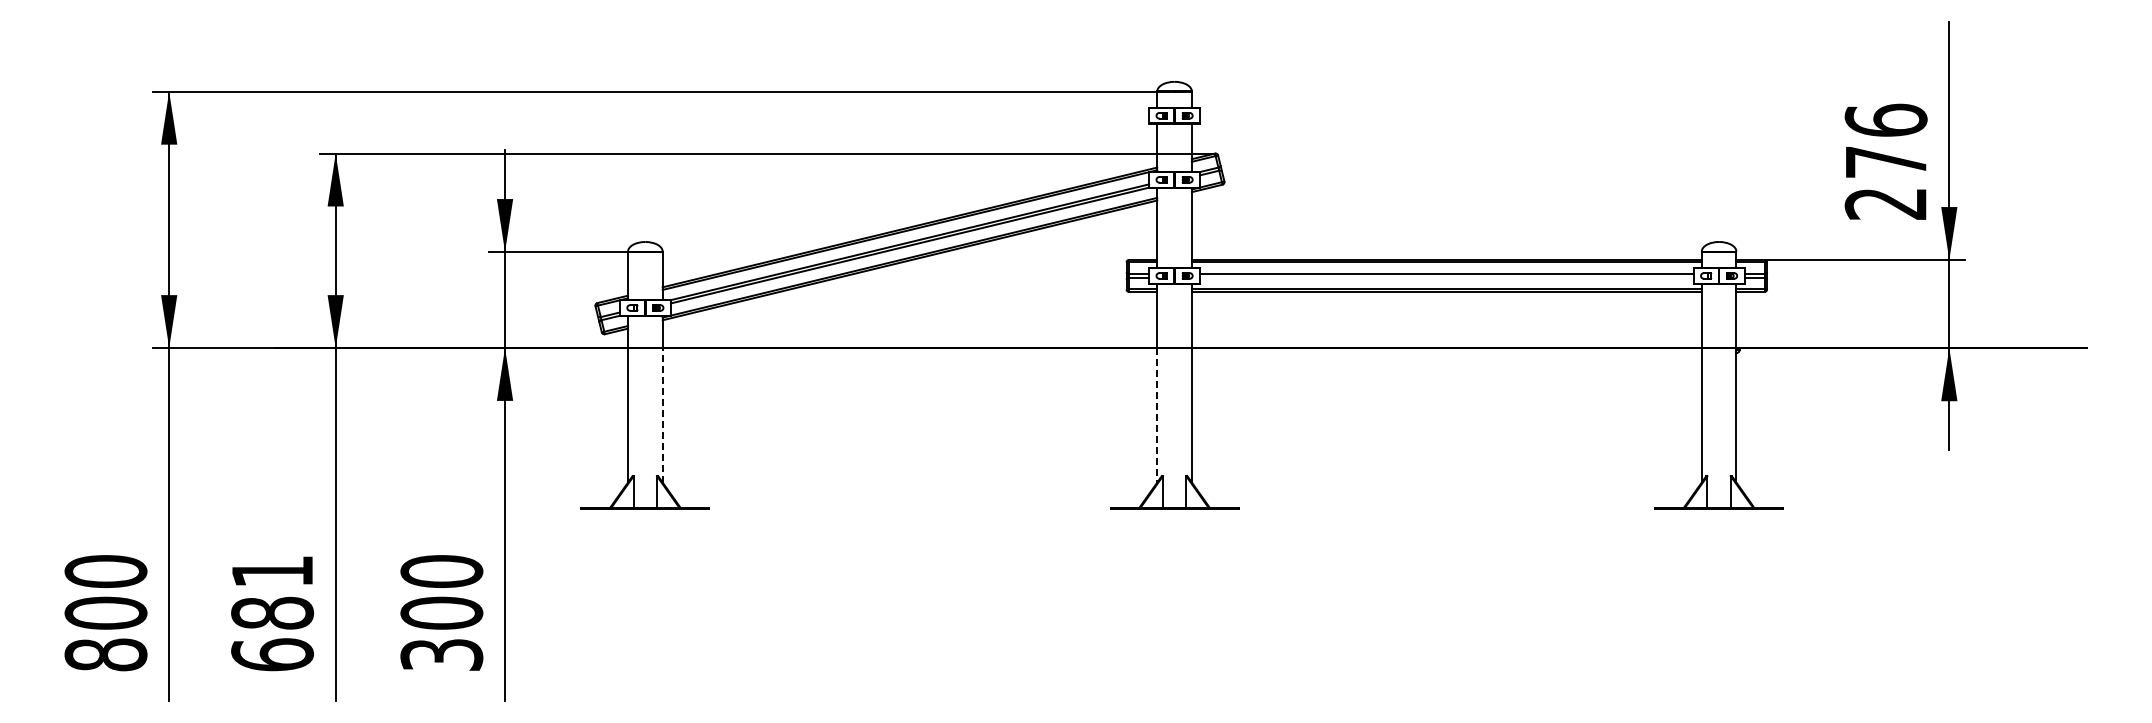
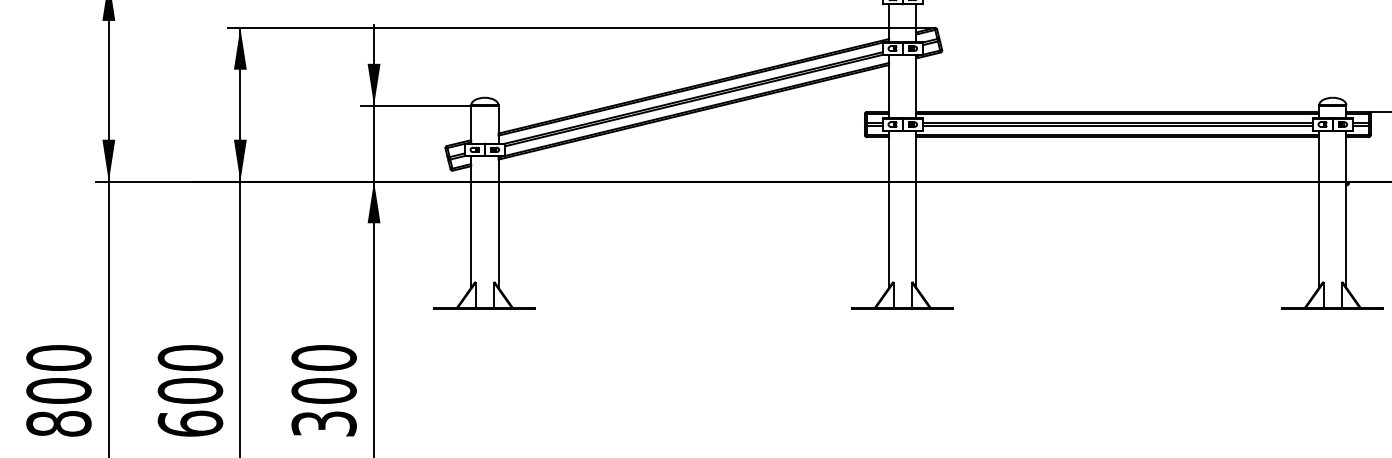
line: (1446, 277) -> (1117, 125), added
line: (662, 414) -> (498, 234), dashed -> solid
line: (1157, 415) -> (889, 234), dashed -> solid
text: (272, 592) -> (190, 374), 681 -> 600

